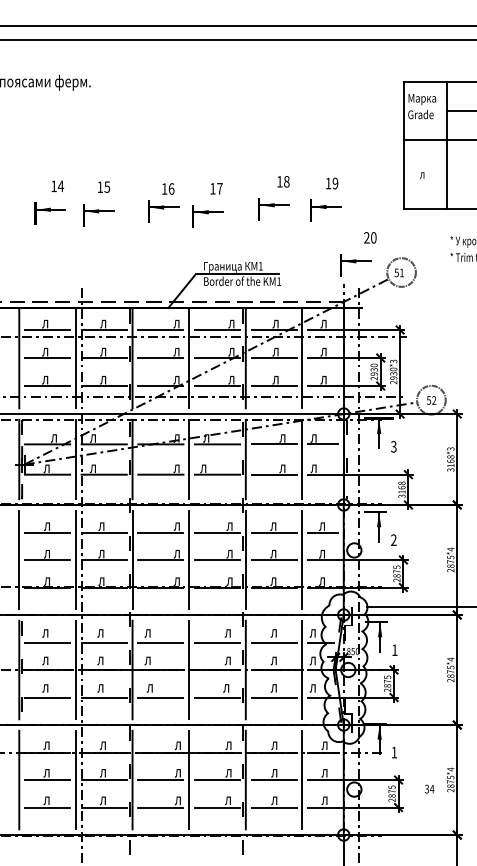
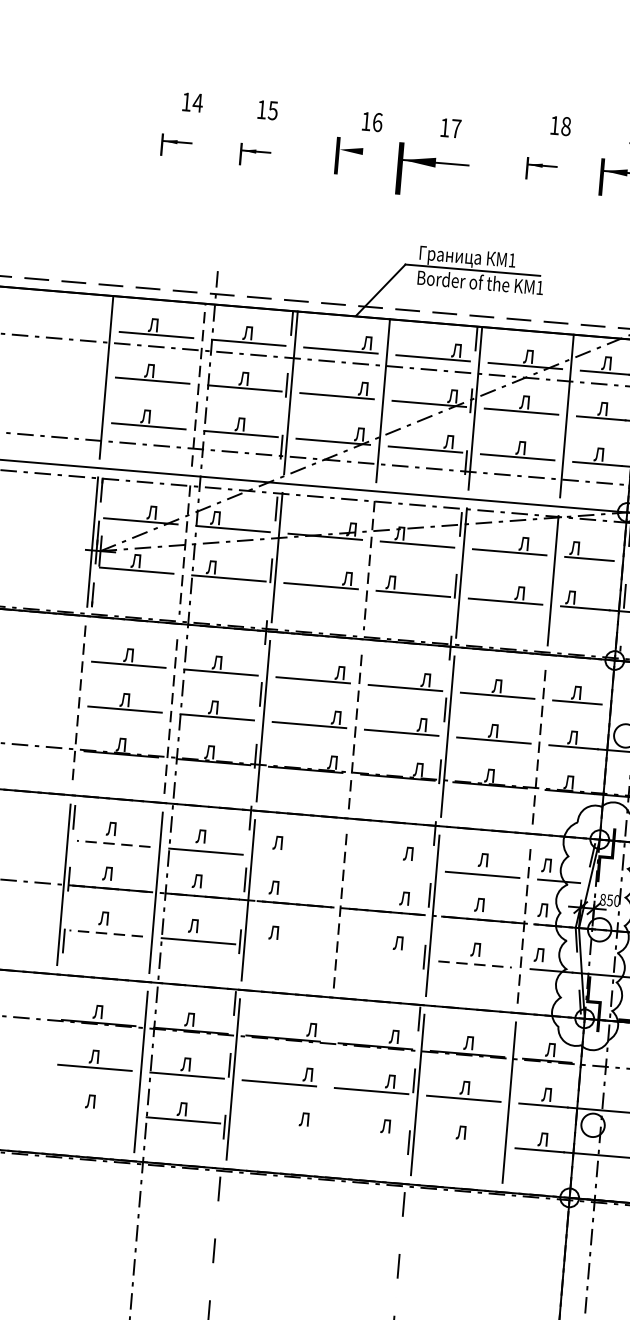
line: (163, 207) -> (361, 151), removed
part: (273, 209) -> (540, 169), size x0.6
part: (49, 213) -> (175, 145), size x0.6
part: (98, 215) -> (255, 155), size x0.6
part: (207, 216) -> (432, 172), size x1.4
line: (75, 357) -> (198, 383), solid -> dashed
line: (75, 459) -> (184, 549), solid -> dashed
line: (189, 459) -> (369, 565), solid -> dashed
line: (75, 559) -> (170, 712), solid -> dashed
line: (189, 559) -> (356, 728), solid -> dashed
line: (302, 559) -> (540, 743), solid -> dashed
line: (19, 560) -> (79, 706), solid -> dashed
line: (47, 642) -> (113, 843), solid -> dashed
line: (160, 642) -> (297, 859), removed
line: (217, 642) -> (390, 867), removed
line: (189, 669) -> (341, 907), solid -> dashed
line: (302, 669) -> (525, 922), solid -> dashed
line: (47, 697) -> (106, 933), solid -> dashed
line: (160, 697) -> (290, 948), removed
line: (217, 697) -> (382, 956), removed
line: (274, 697) -> (475, 964), solid -> dashed
line: (19, 779) -> (49, 1063), removed
line: (189, 779) -> (326, 1086), removed
line: (47, 807) -> (91, 1112), removed
line: (160, 807) -> (275, 1127), removed
line: (217, 807) -> (367, 1135), removed
line: (273, 807) -> (459, 1143), removed

